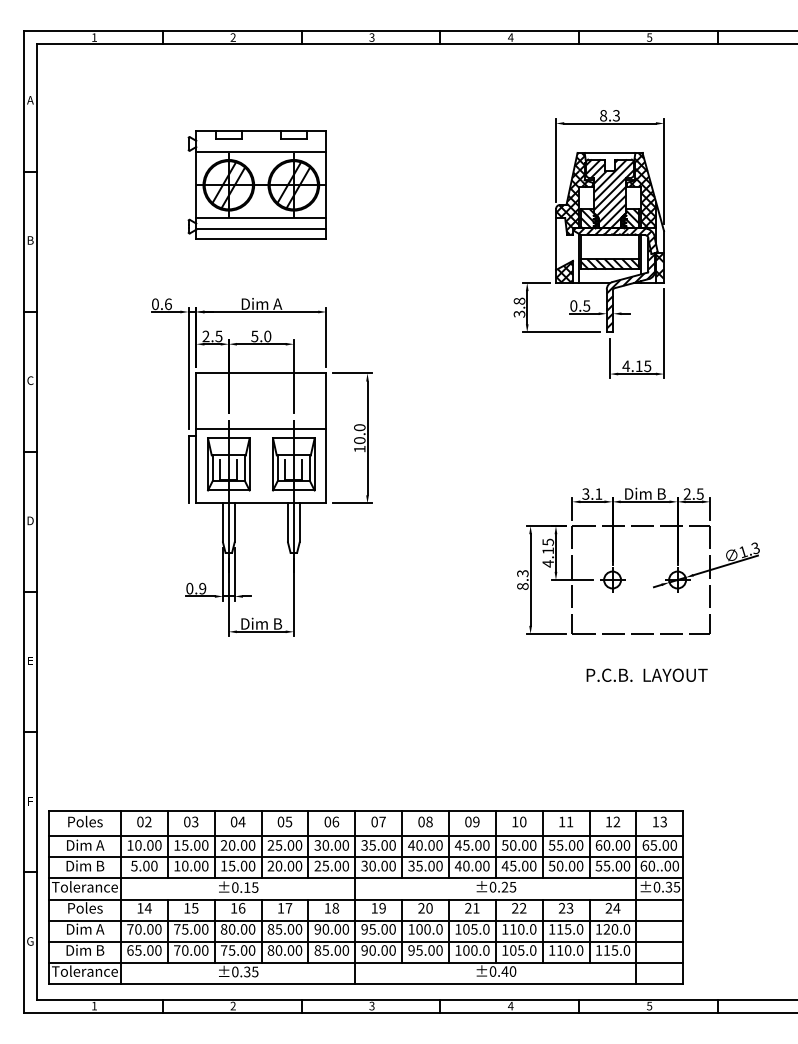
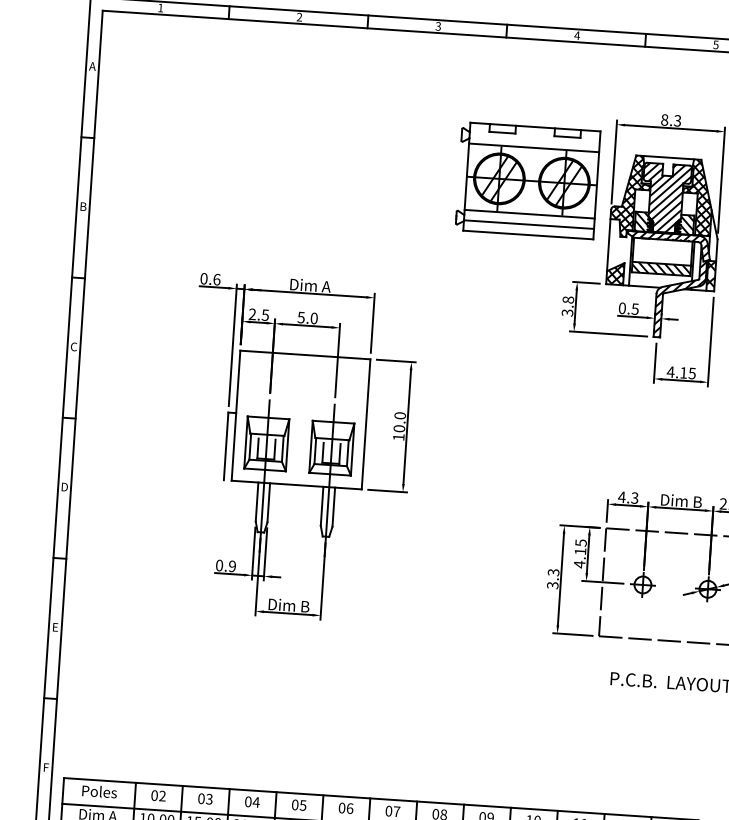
part: (256, 184) -> (527, 179), moved
line: (261, 429) -> (301, 411), removed
text: (592, 493) -> (628, 497), 3.1 -> 4.3
text: (522, 586) -> (552, 585), 8.3 -> 3.3

